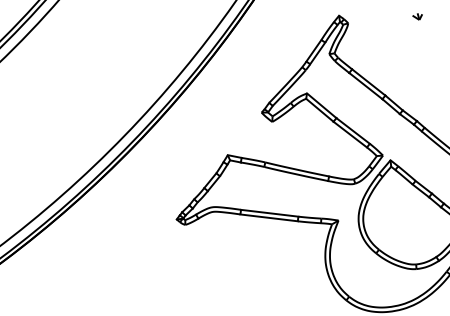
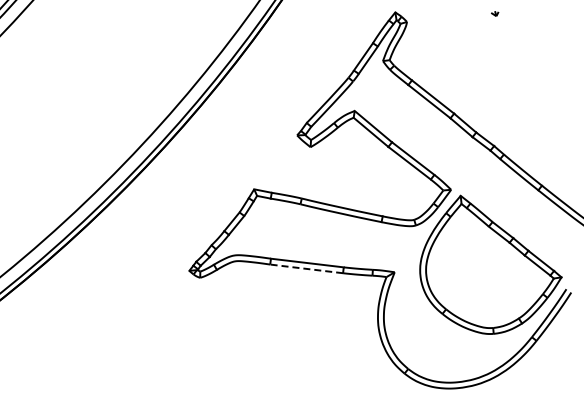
part: (417, 16) -> (494, 13), size x0.6
line: (269, 217) -> (306, 268), solid -> dashed

